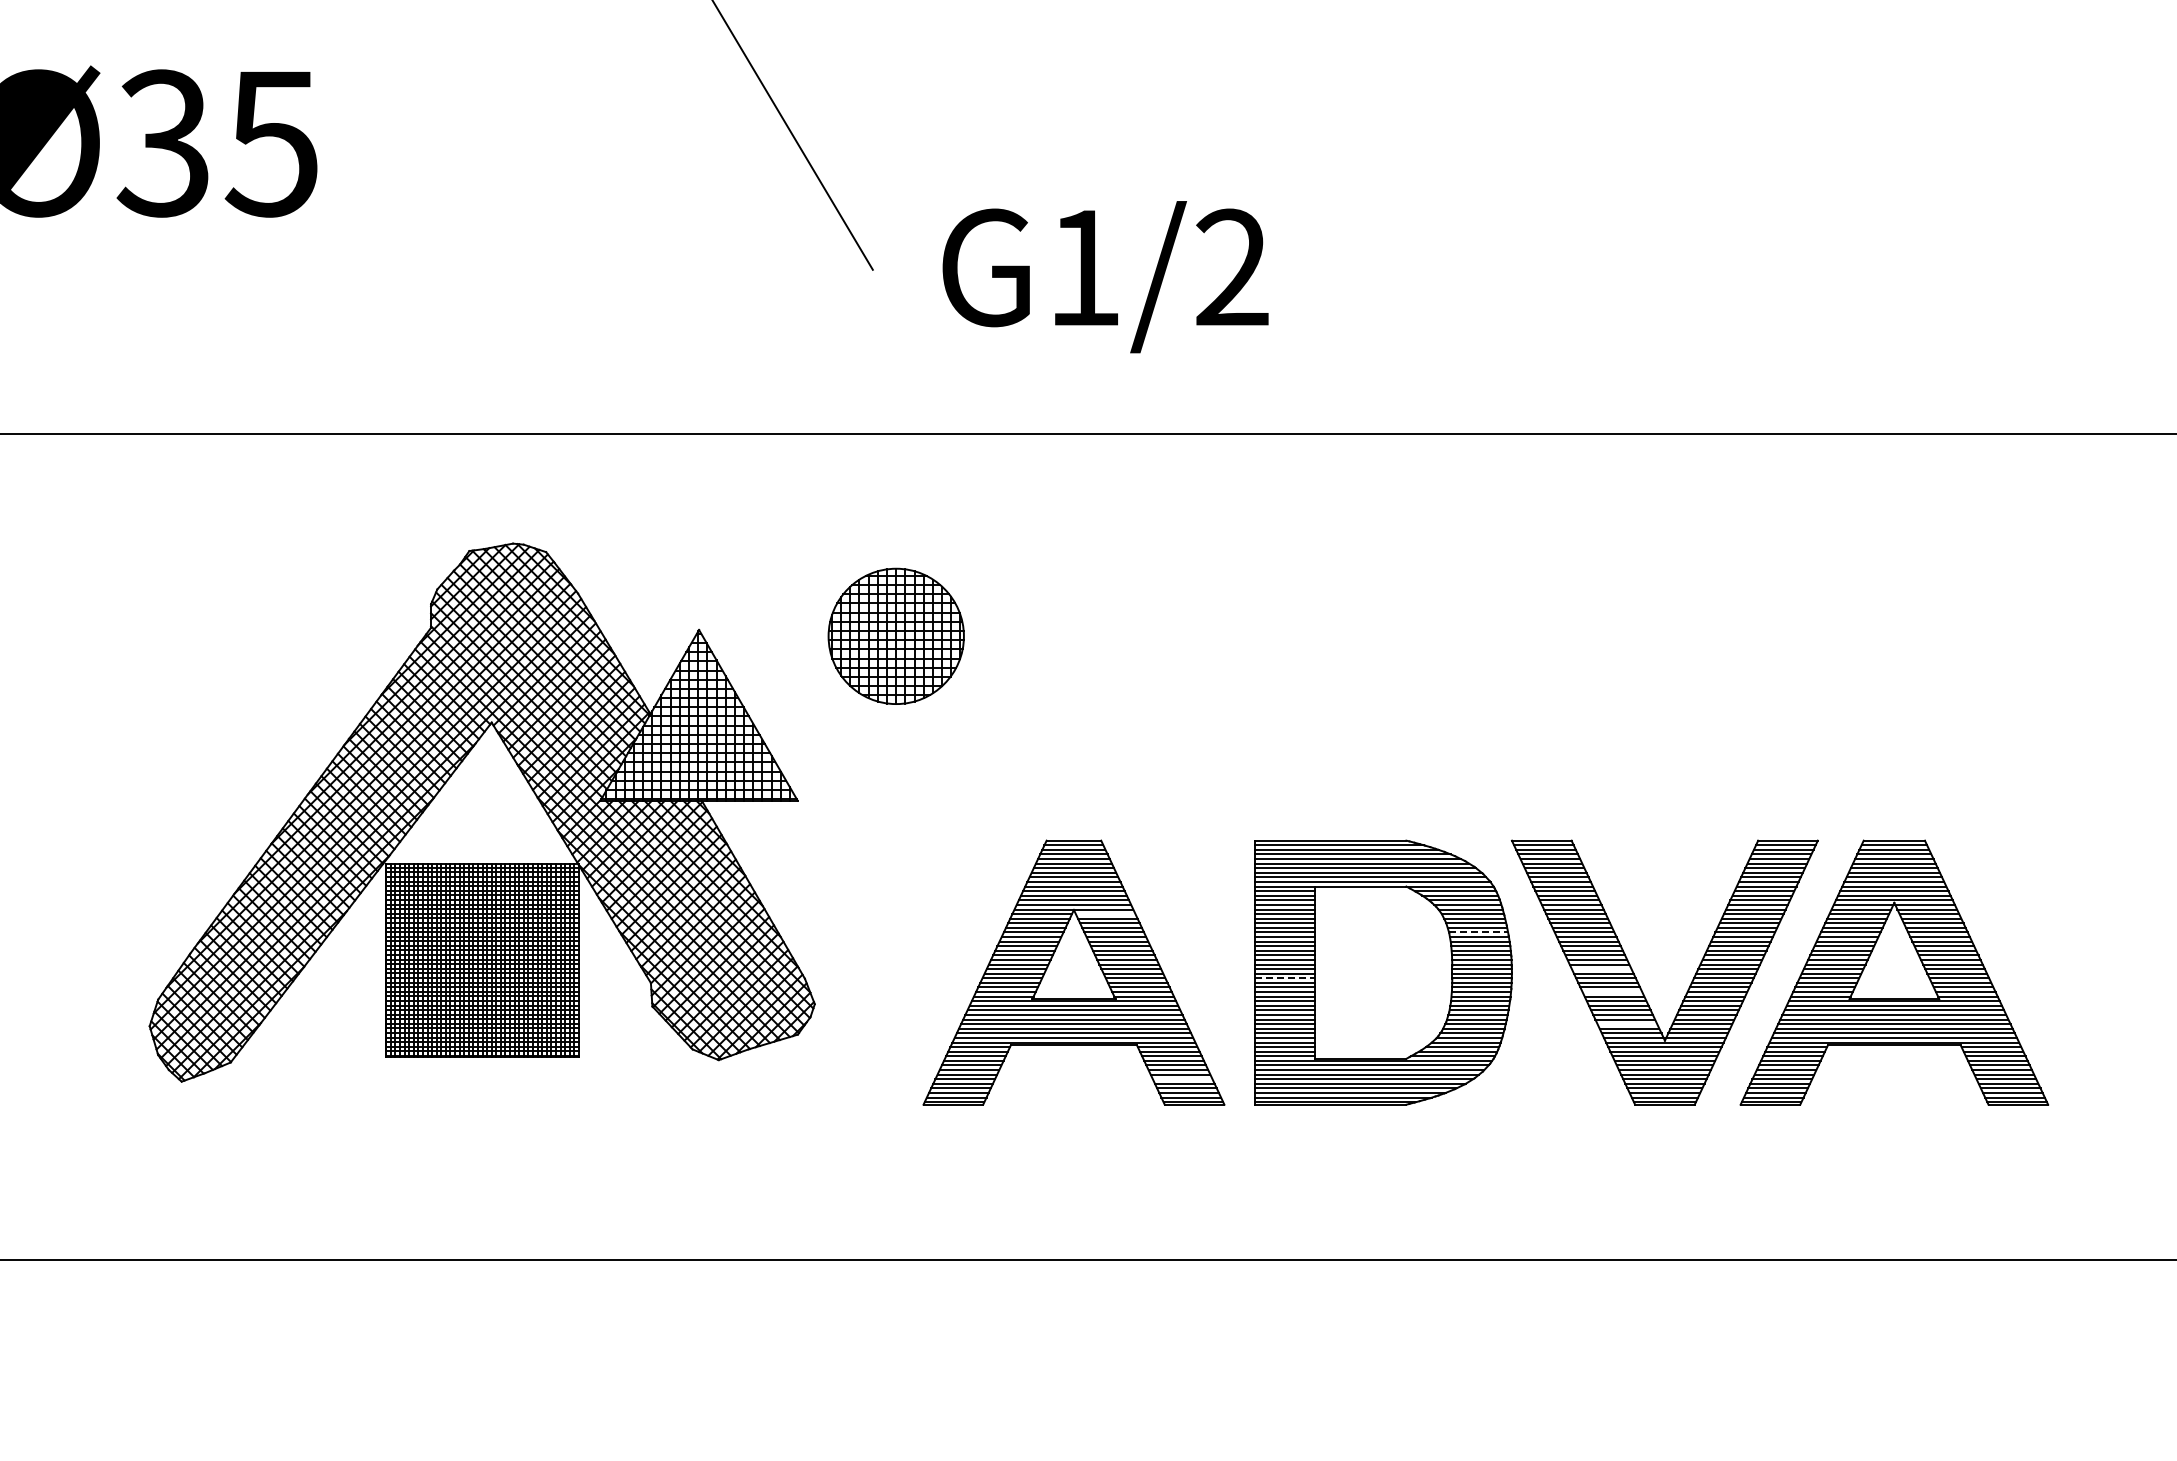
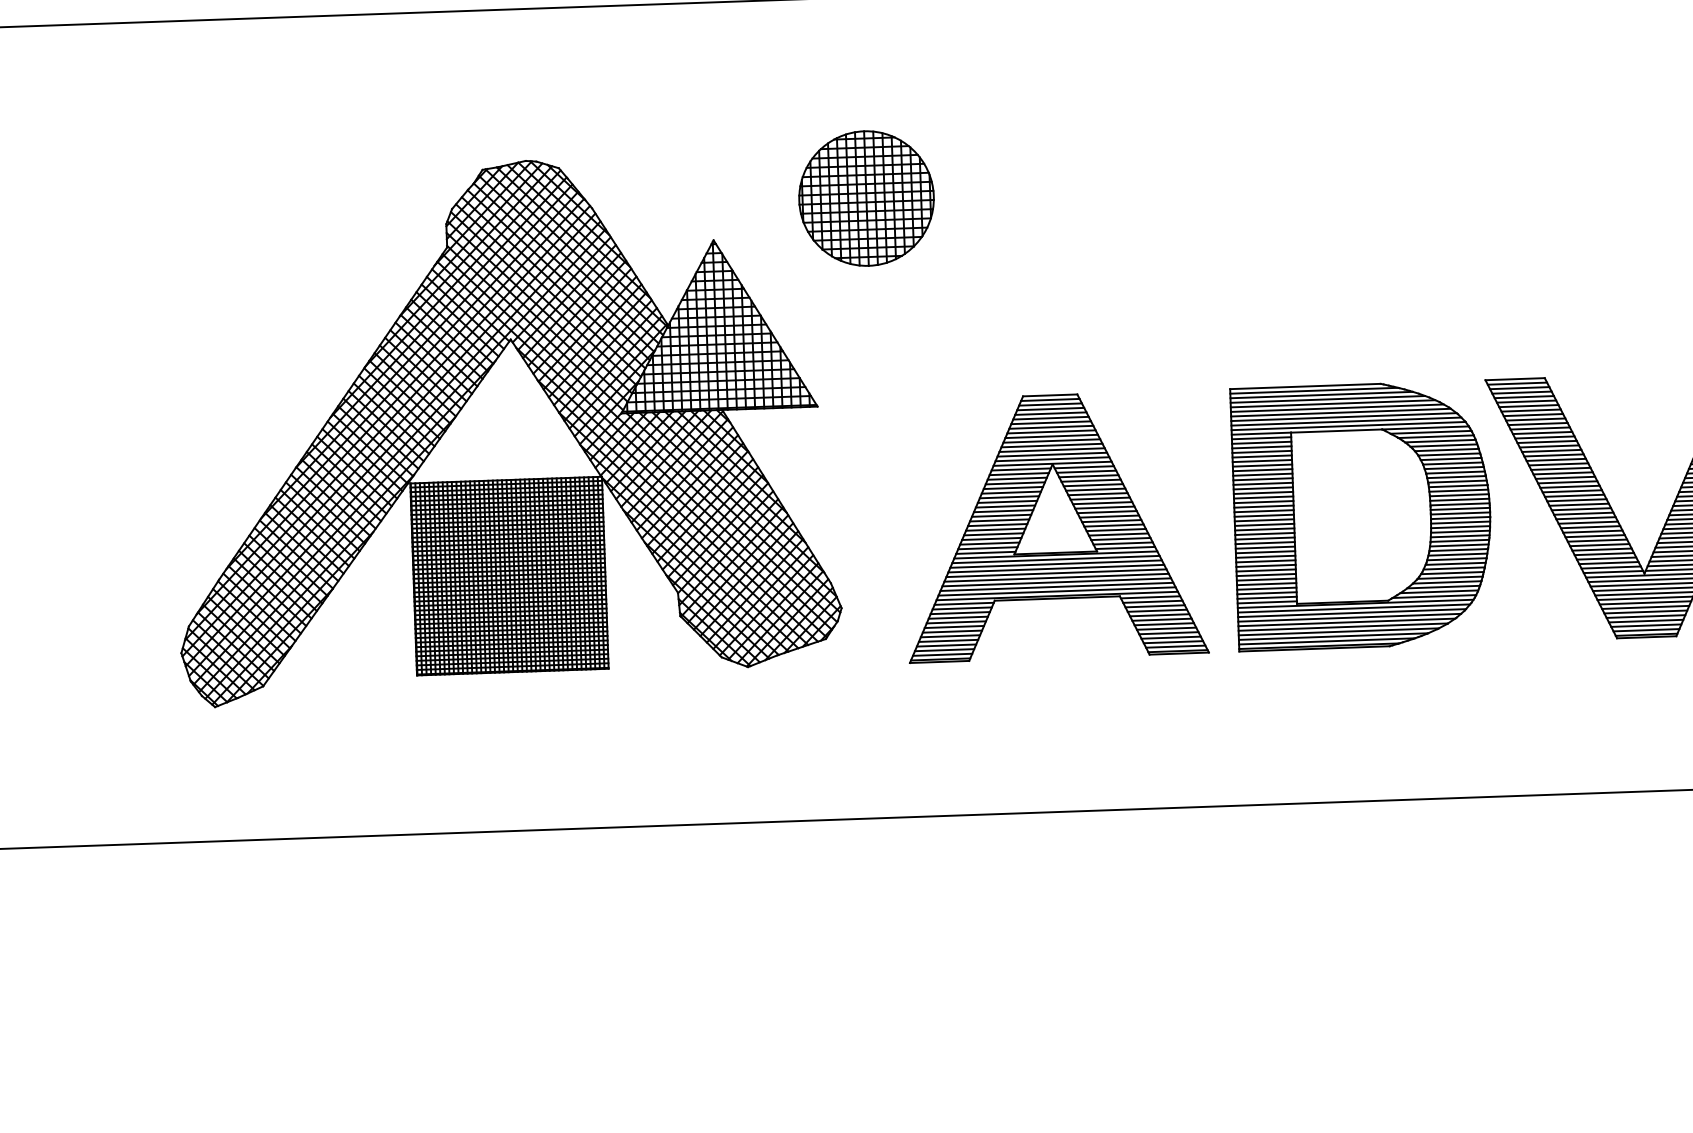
part: (481, 812) -> (503, 429), moved
line: (1105, 914) -> (1084, 467), added
line: (1478, 932) -> (1455, 472), dashed -> solid
line: (1601, 969) -> (1578, 505), added
line: (1284, 978) -> (1264, 525), dashed -> solid
line: (1612, 992) -> (1590, 527), added
line: (1627, 1024) -> (1606, 558), added
line: (1182, 1079) -> (1166, 628), added

